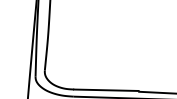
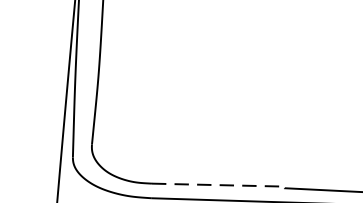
line: (106, 90) -> (218, 185), solid -> dashed

